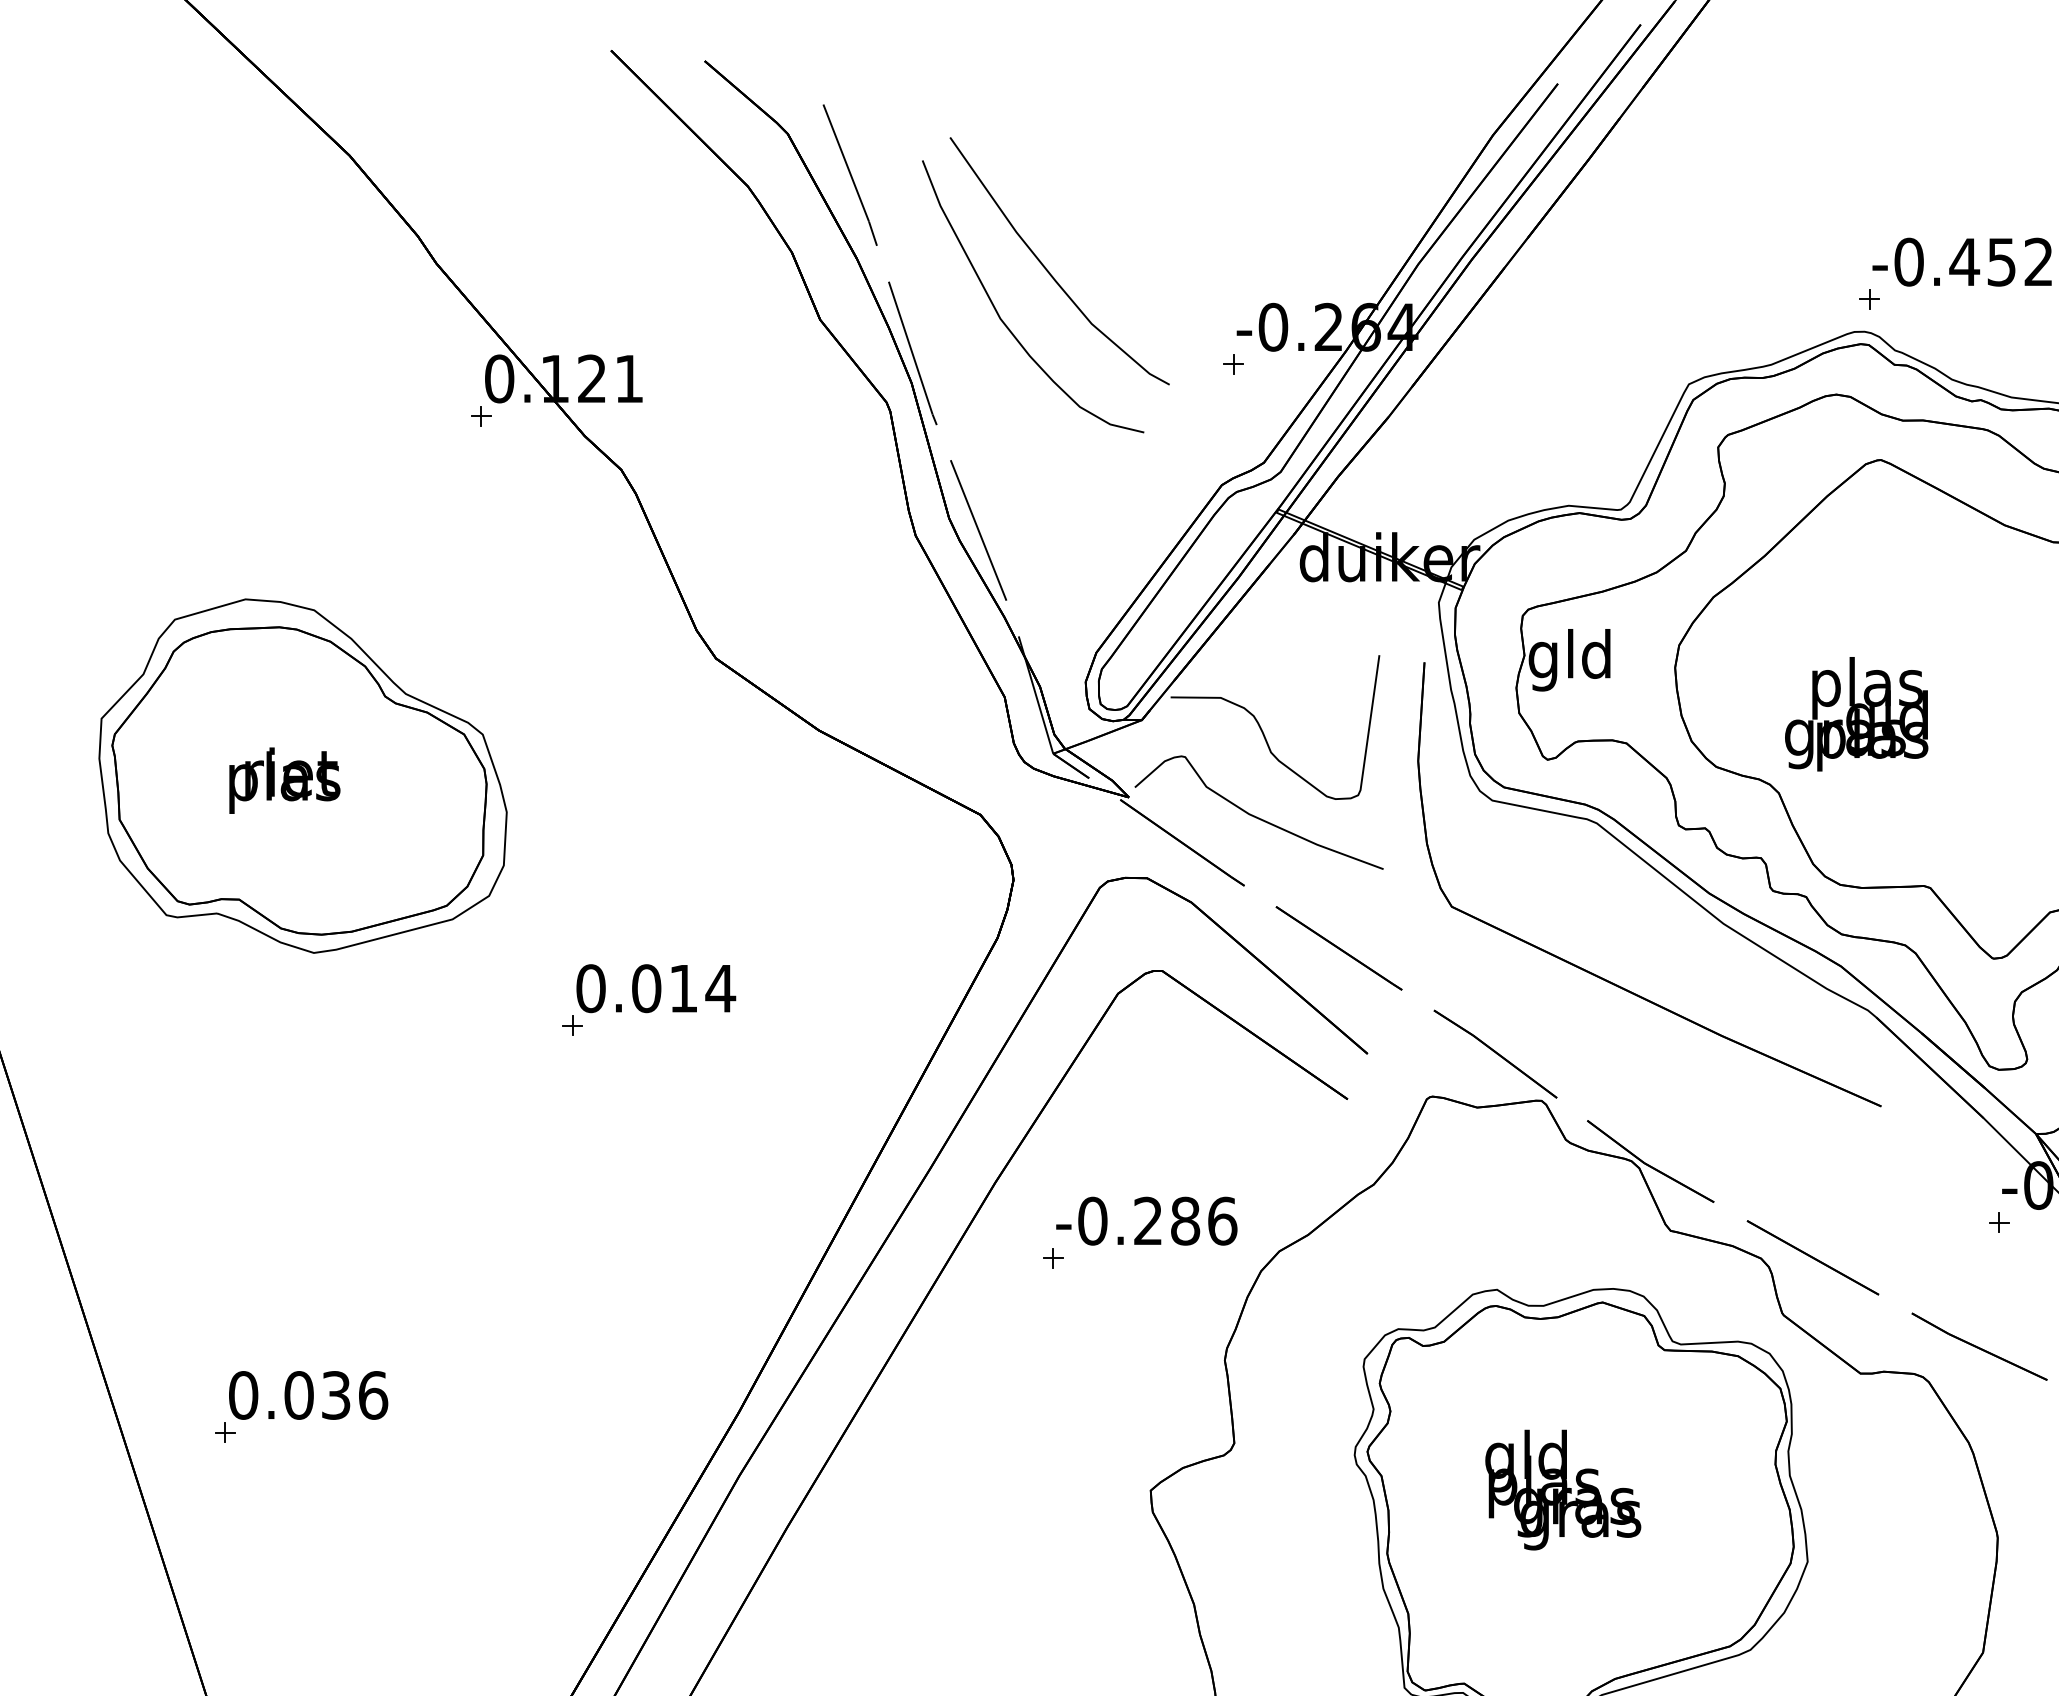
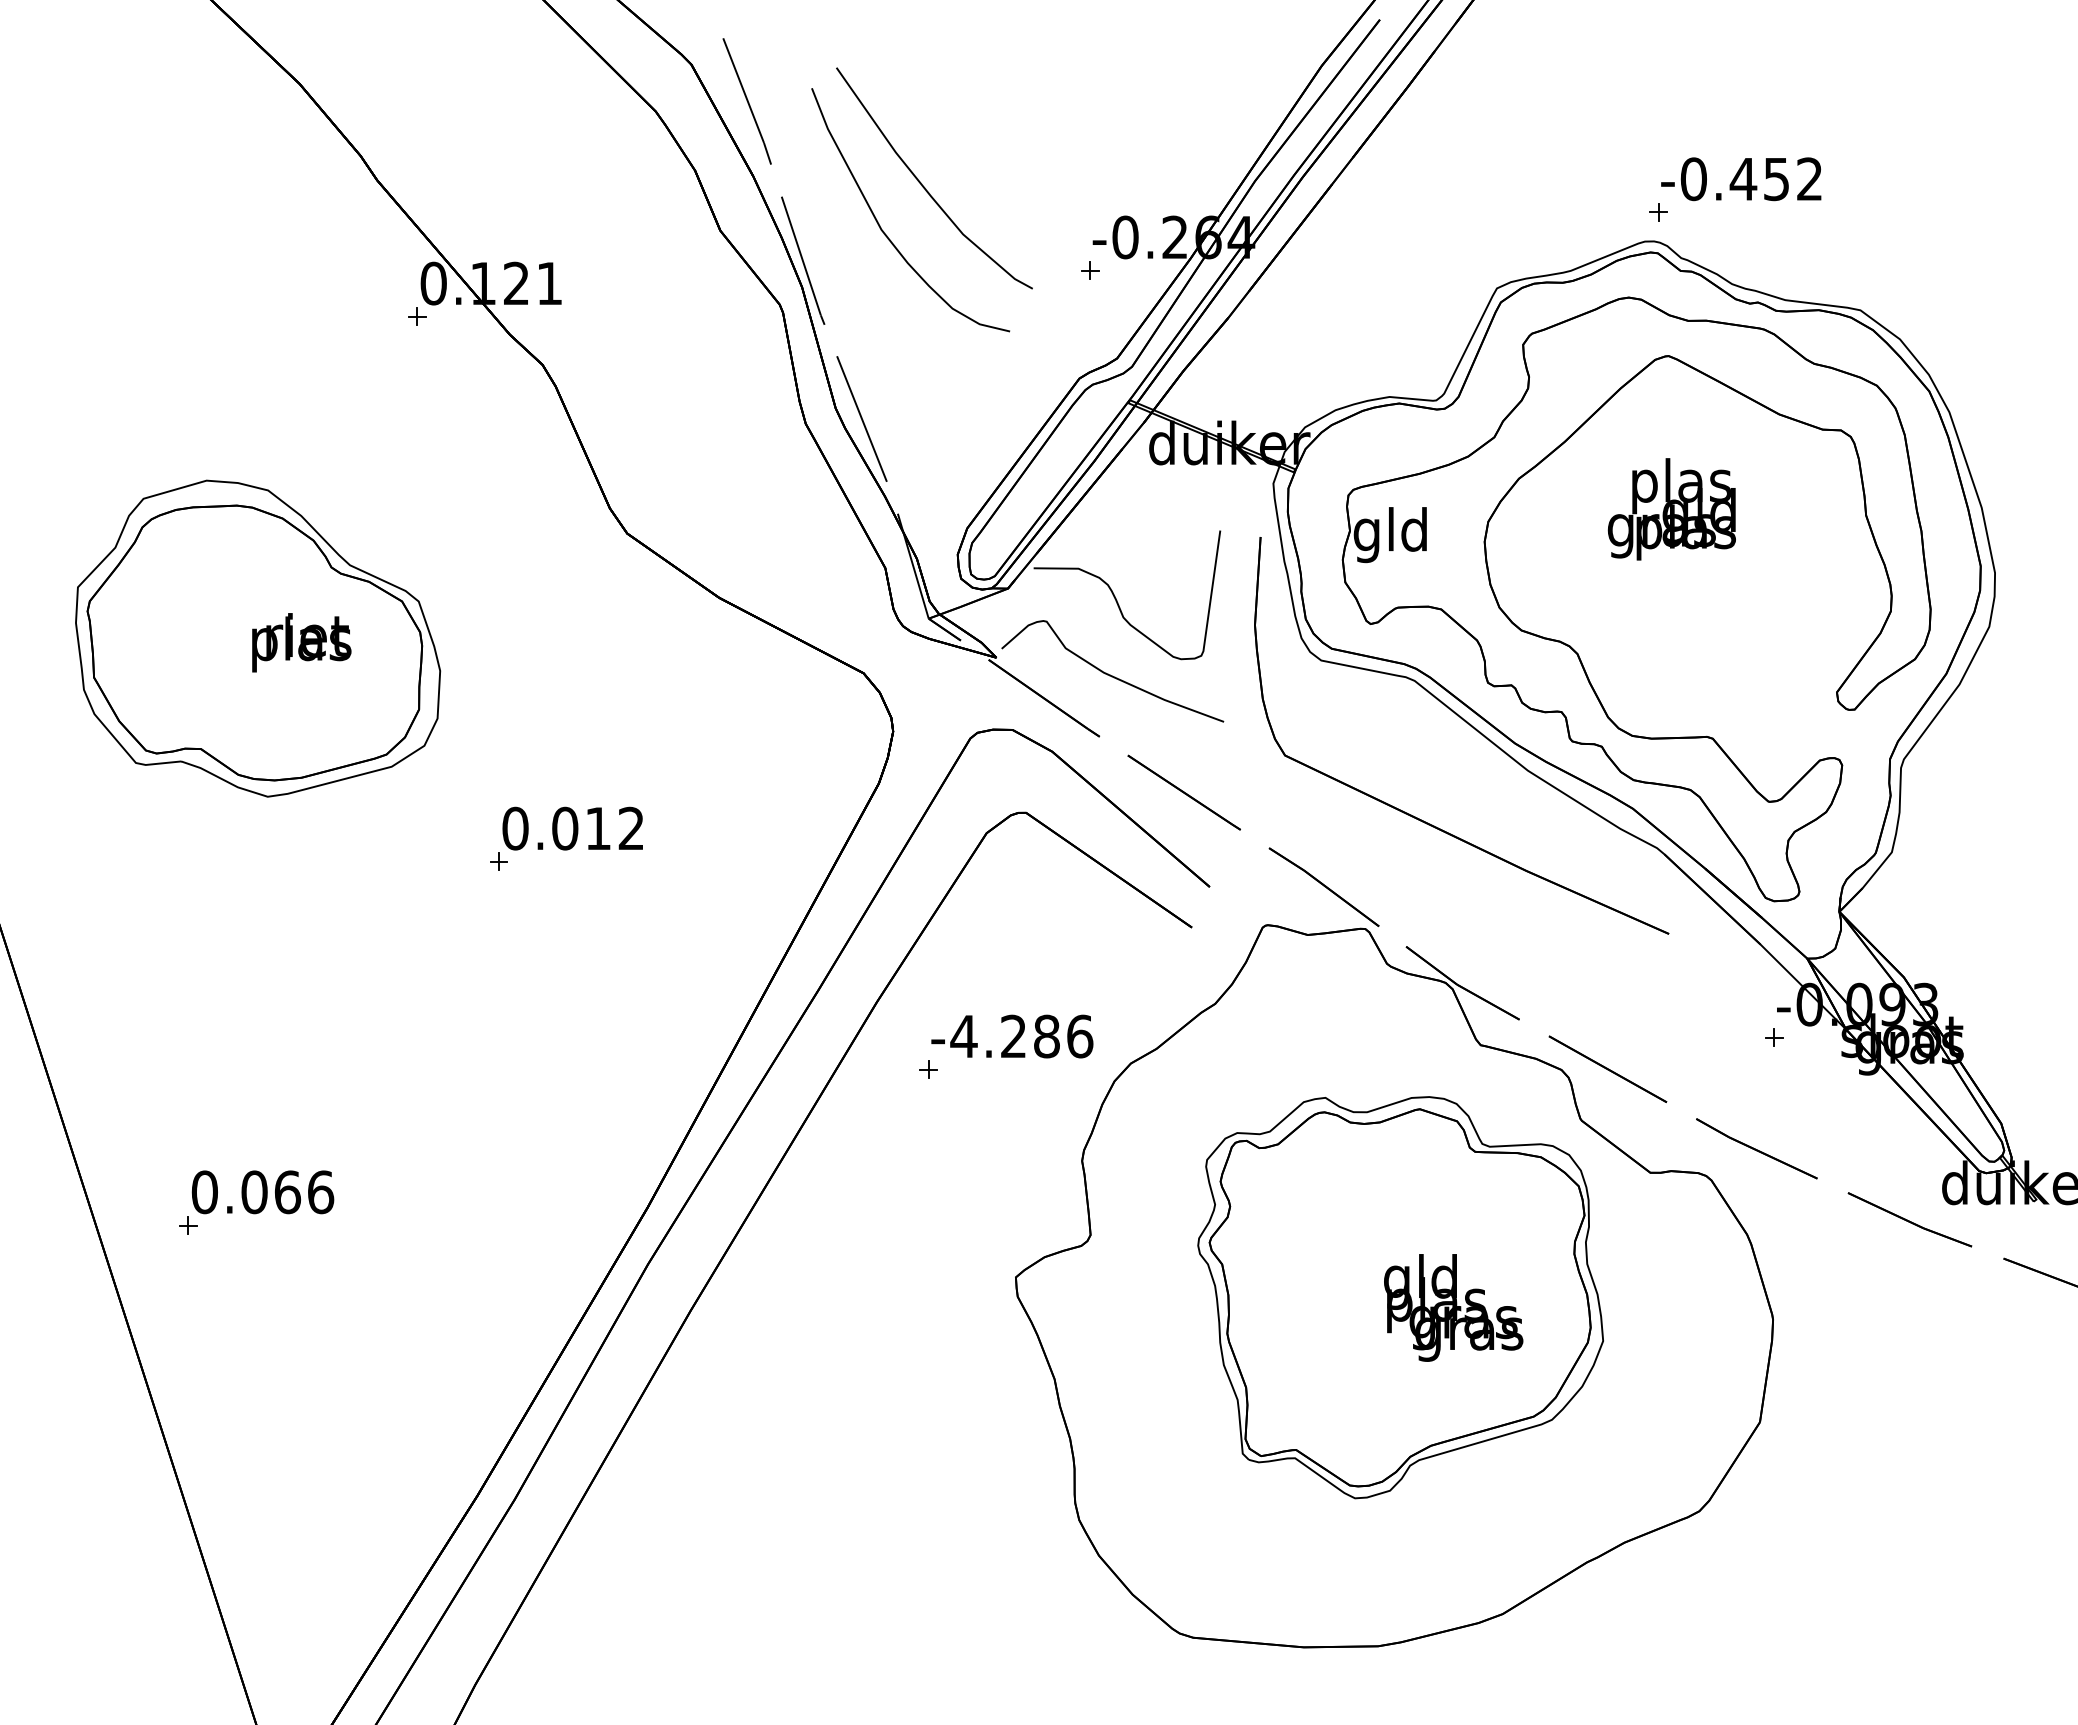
text: (1856, 714) -> (1671, 509), moved
text: (284, 780) -> (301, 642), moved
text: (720, 987) -> (631, 827), 0.014 -> 0.012
text: (1092, 1221) -> (963, 1036), -0.286 -> -4.286
text: (335, 1395) -> (287, 1192), 0.036 -> 0.066
text: (1563, 1489) -> (1453, 1307), moved

